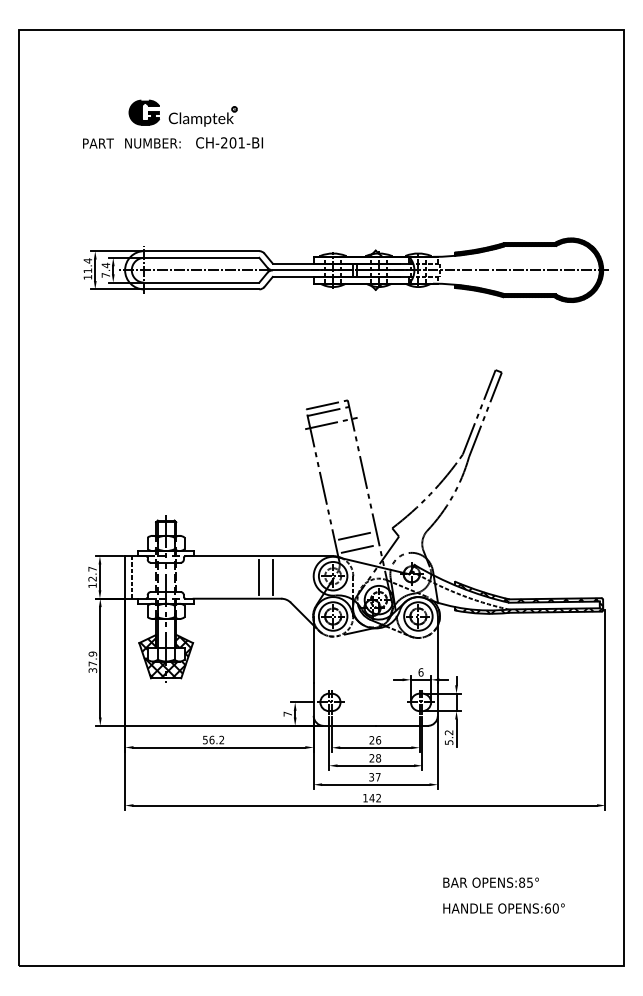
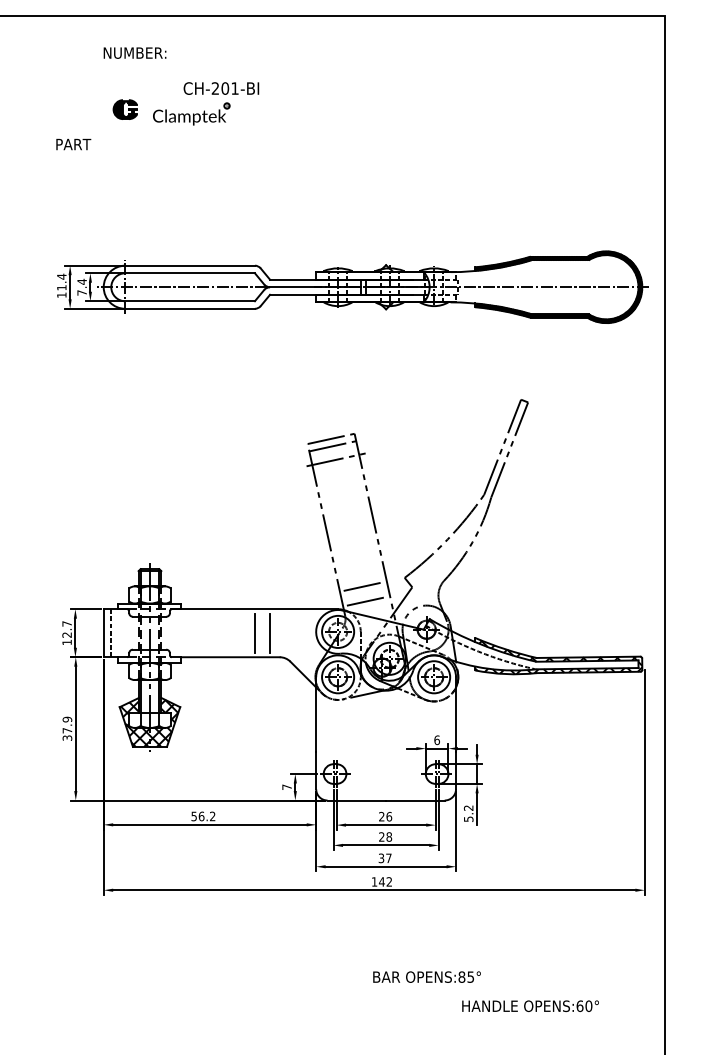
part: (143, 112) -> (124, 109), size x0.7
text: (229, 142) -> (221, 88), moved
text: (152, 143) -> (134, 53), moved
text: (490, 882) -> (426, 976), moved

